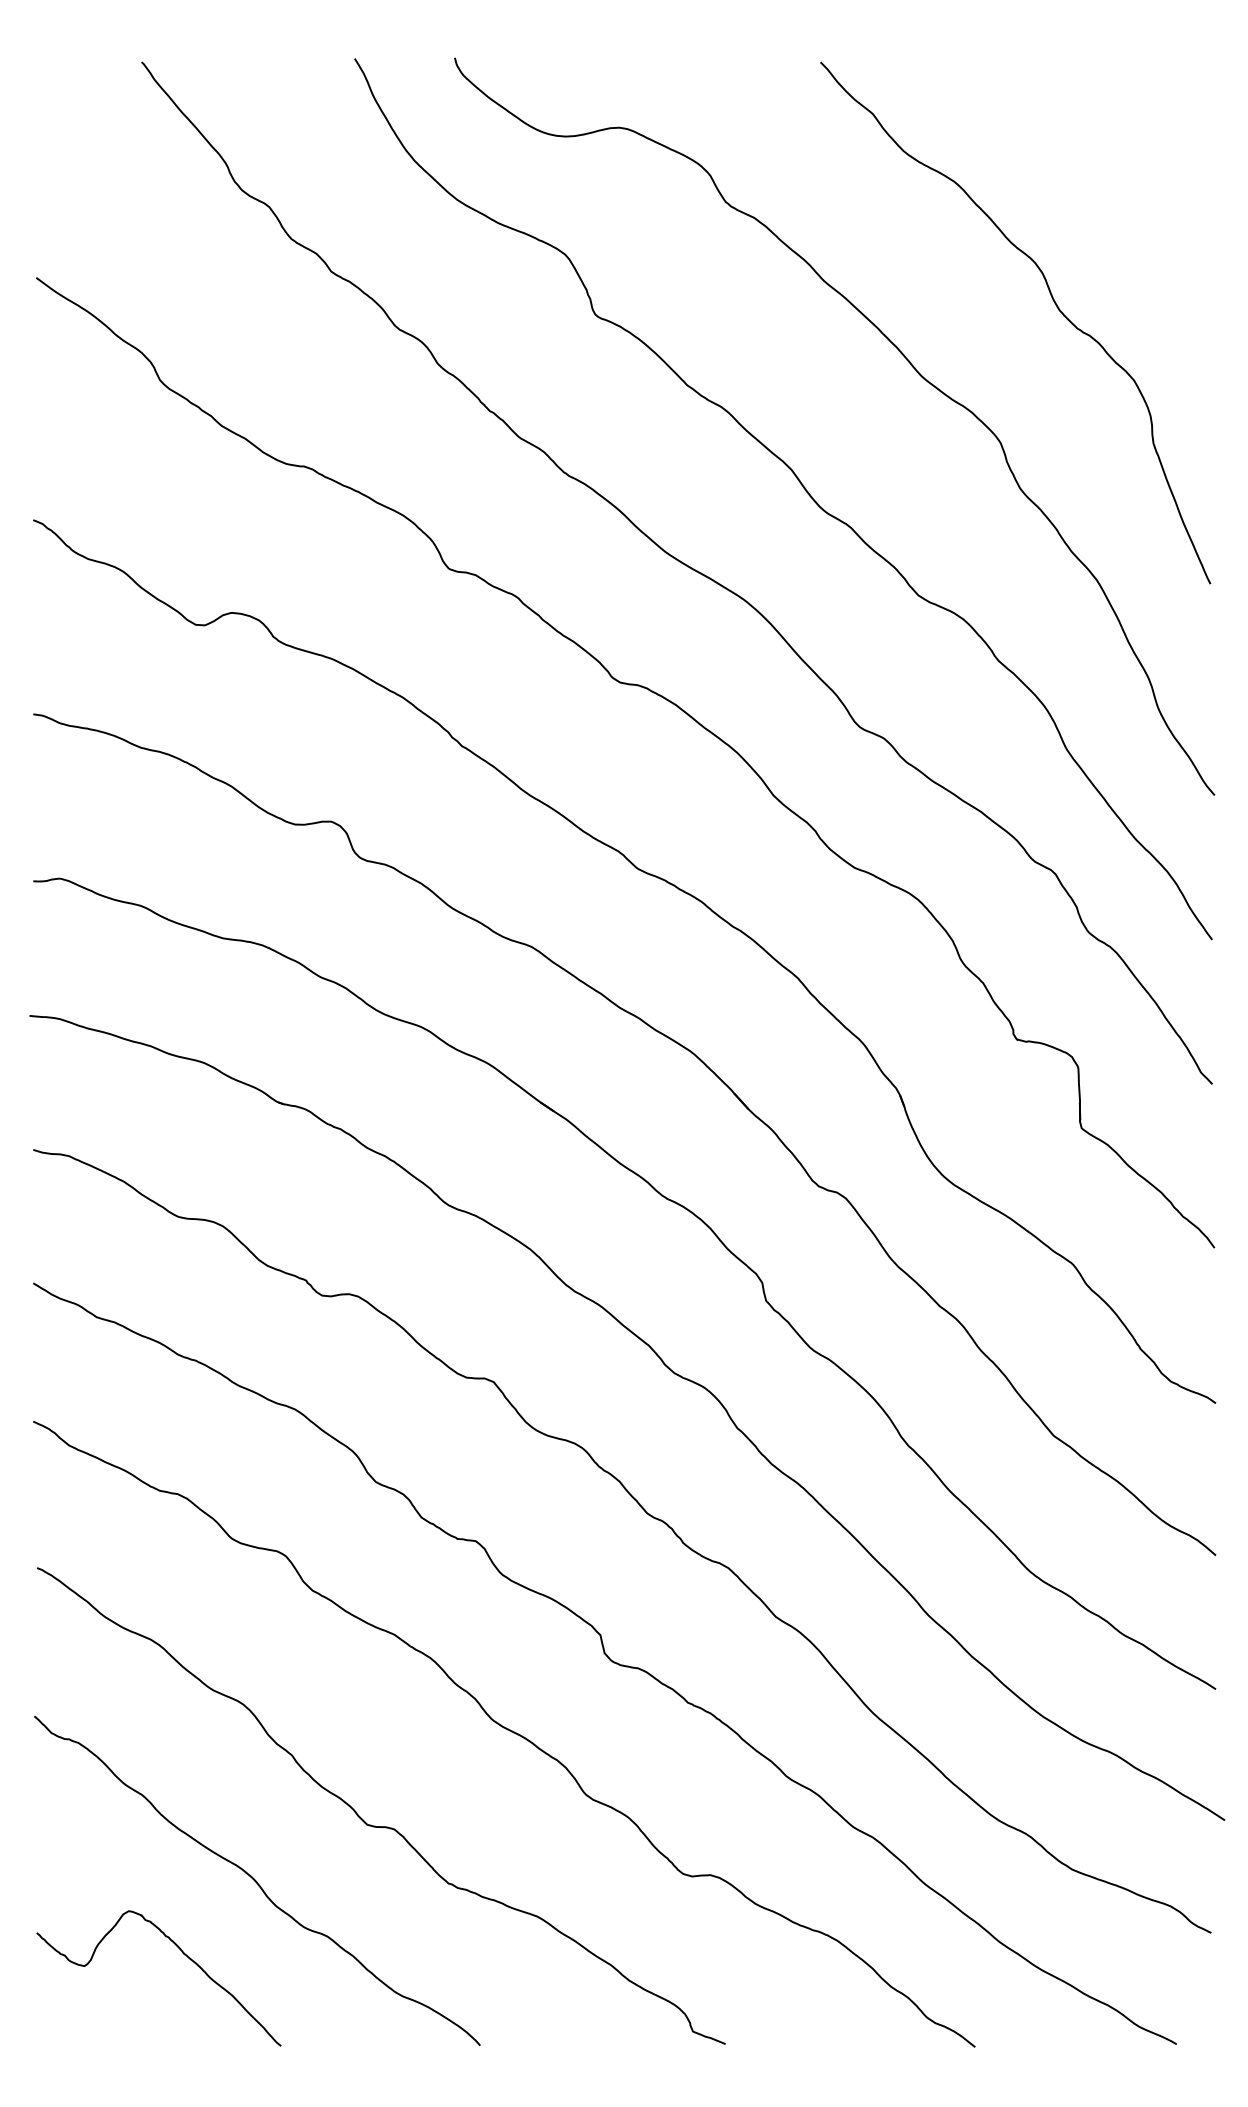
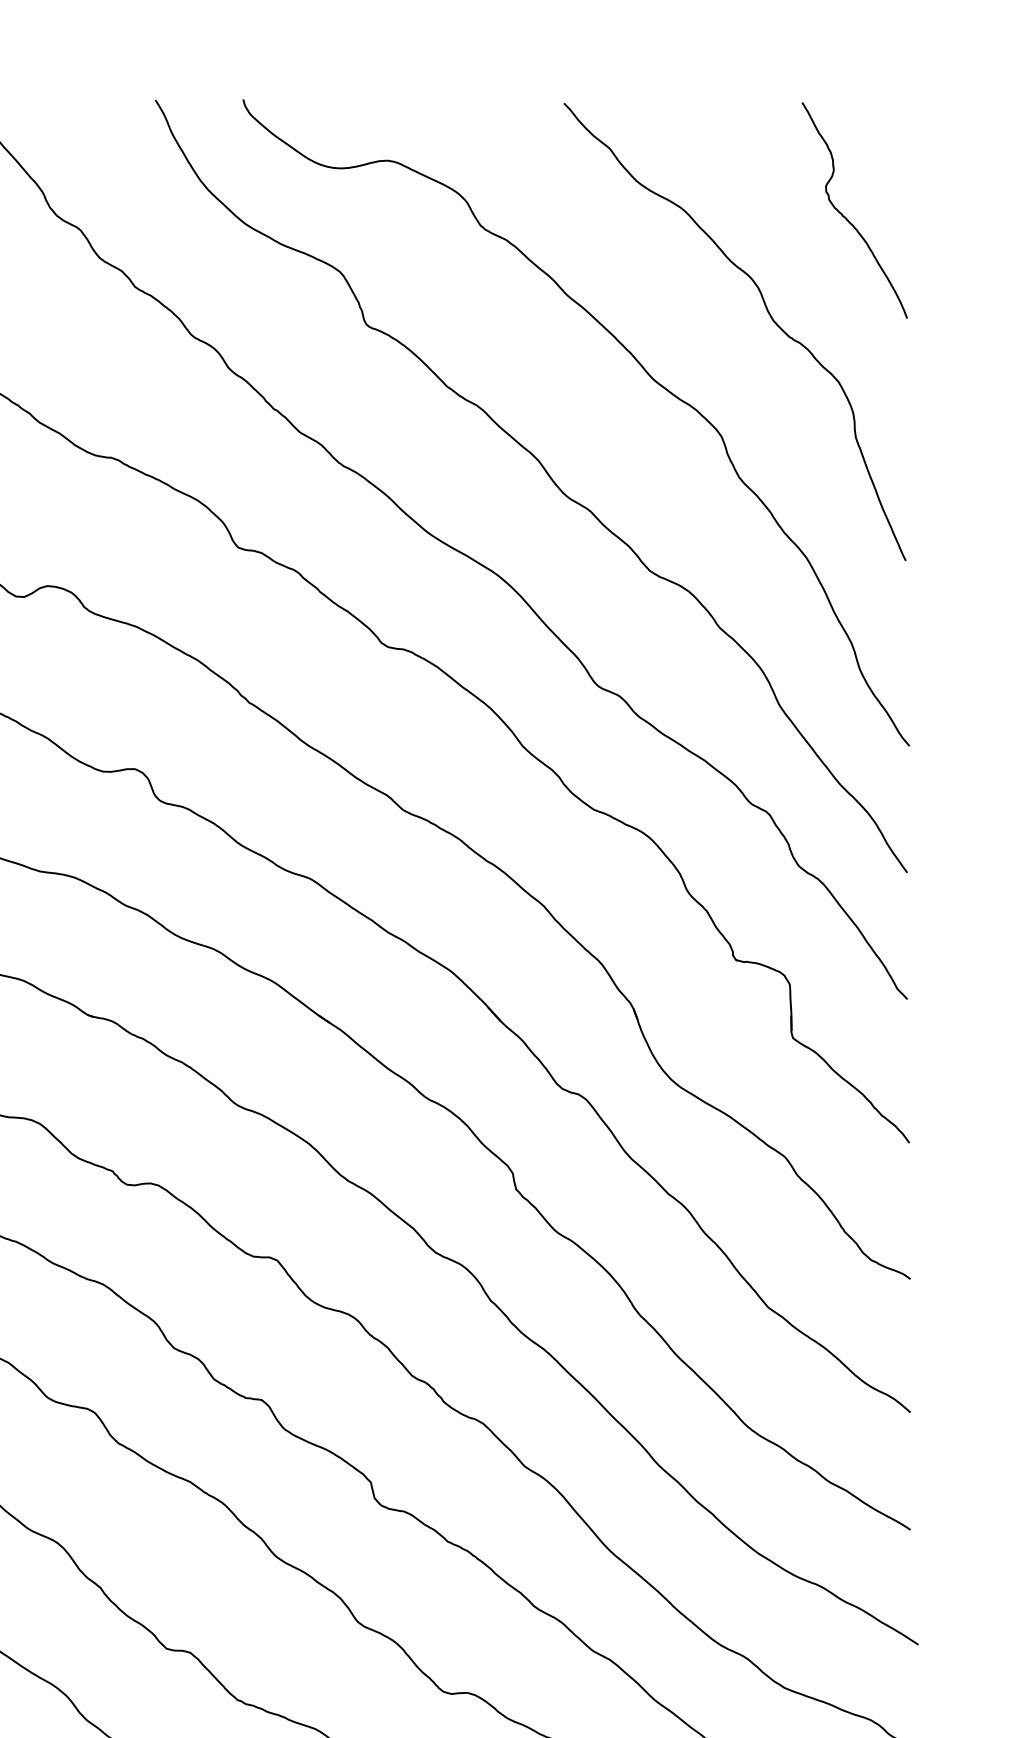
curve: (1142, 192) -> (846, 217), added

